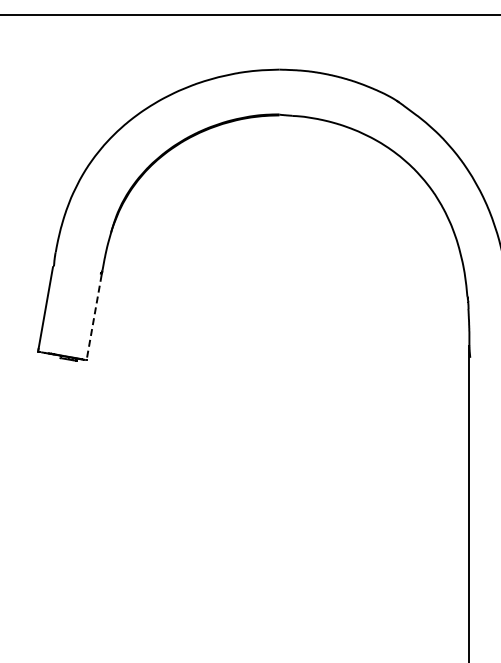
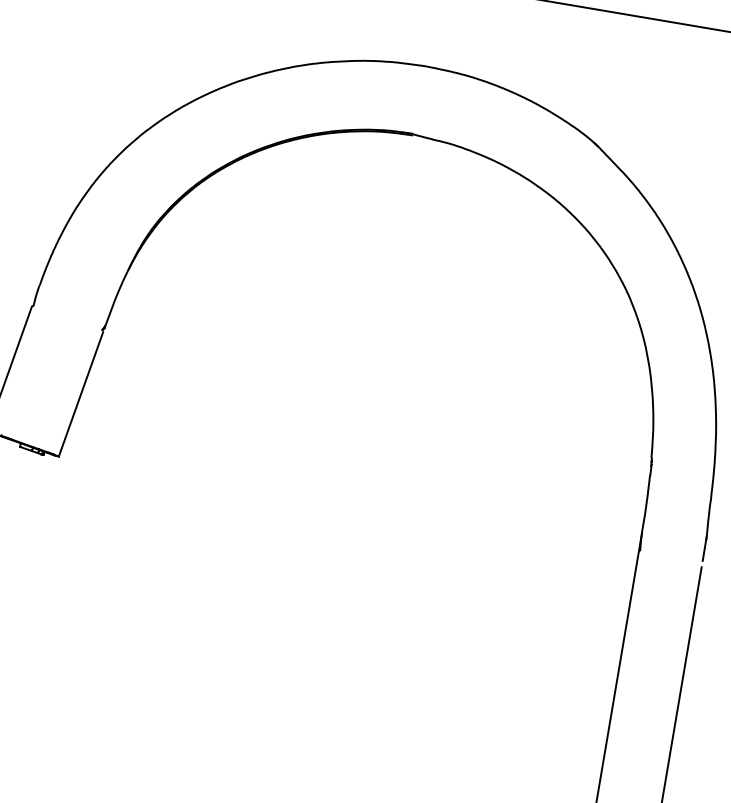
line: (94, 317) -> (81, 394), dashed -> solid

